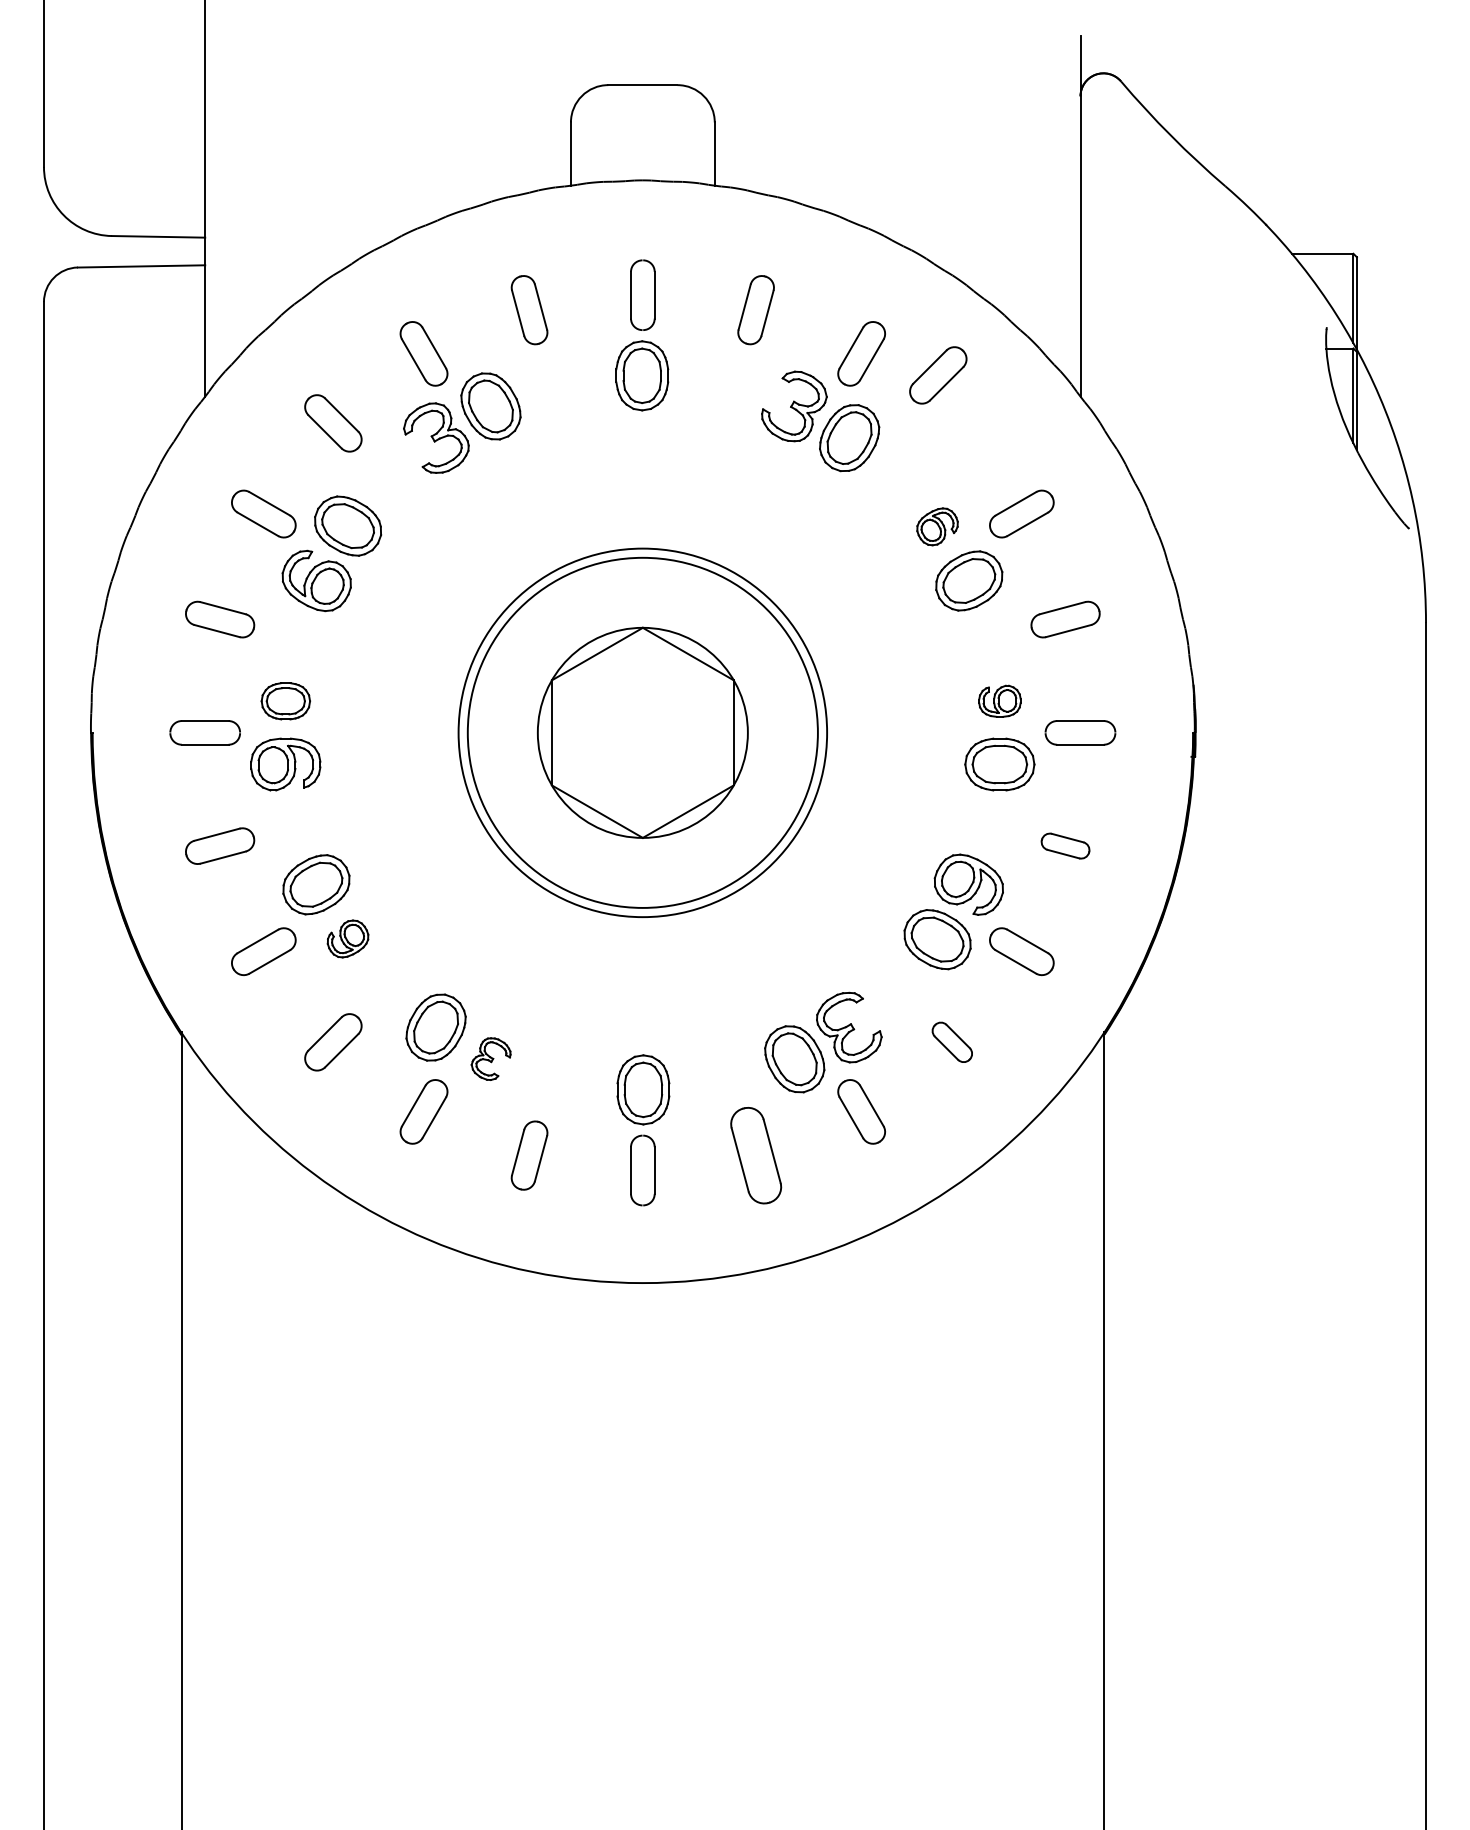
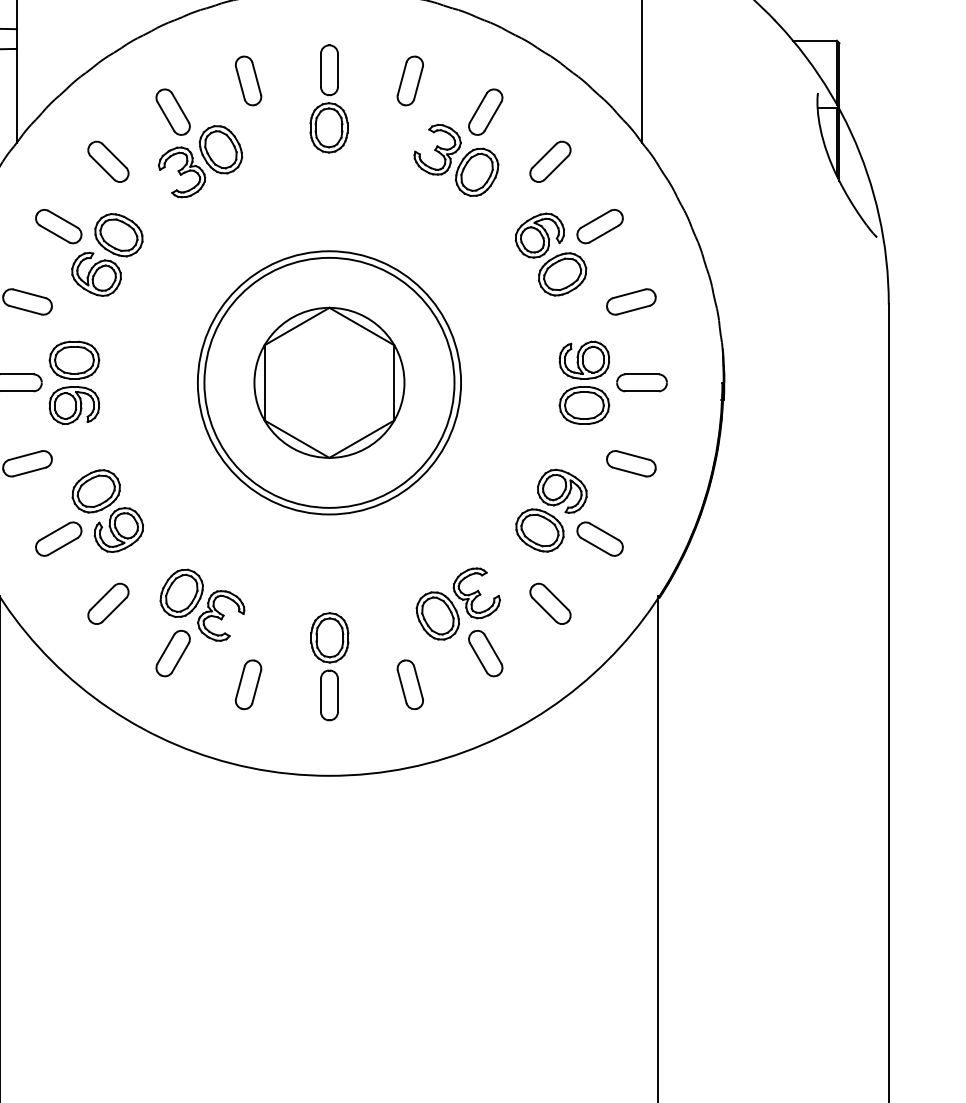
part: (938, 375) -> (550, 161), moved
part: (937, 526) -> (539, 235), size x1.67
part: (285, 701) -> (74, 360), size x1.43
part: (999, 701) -> (584, 360), size x1.67
part: (1065, 845) -> (631, 463), size x1.43
part: (347, 938) -> (118, 529), size x1.67
part: (952, 1042) -> (550, 604), size x1.43
part: (490, 1058) -> (220, 615), size x1.67
part: (755, 1155) -> (409, 684), size x0.71

